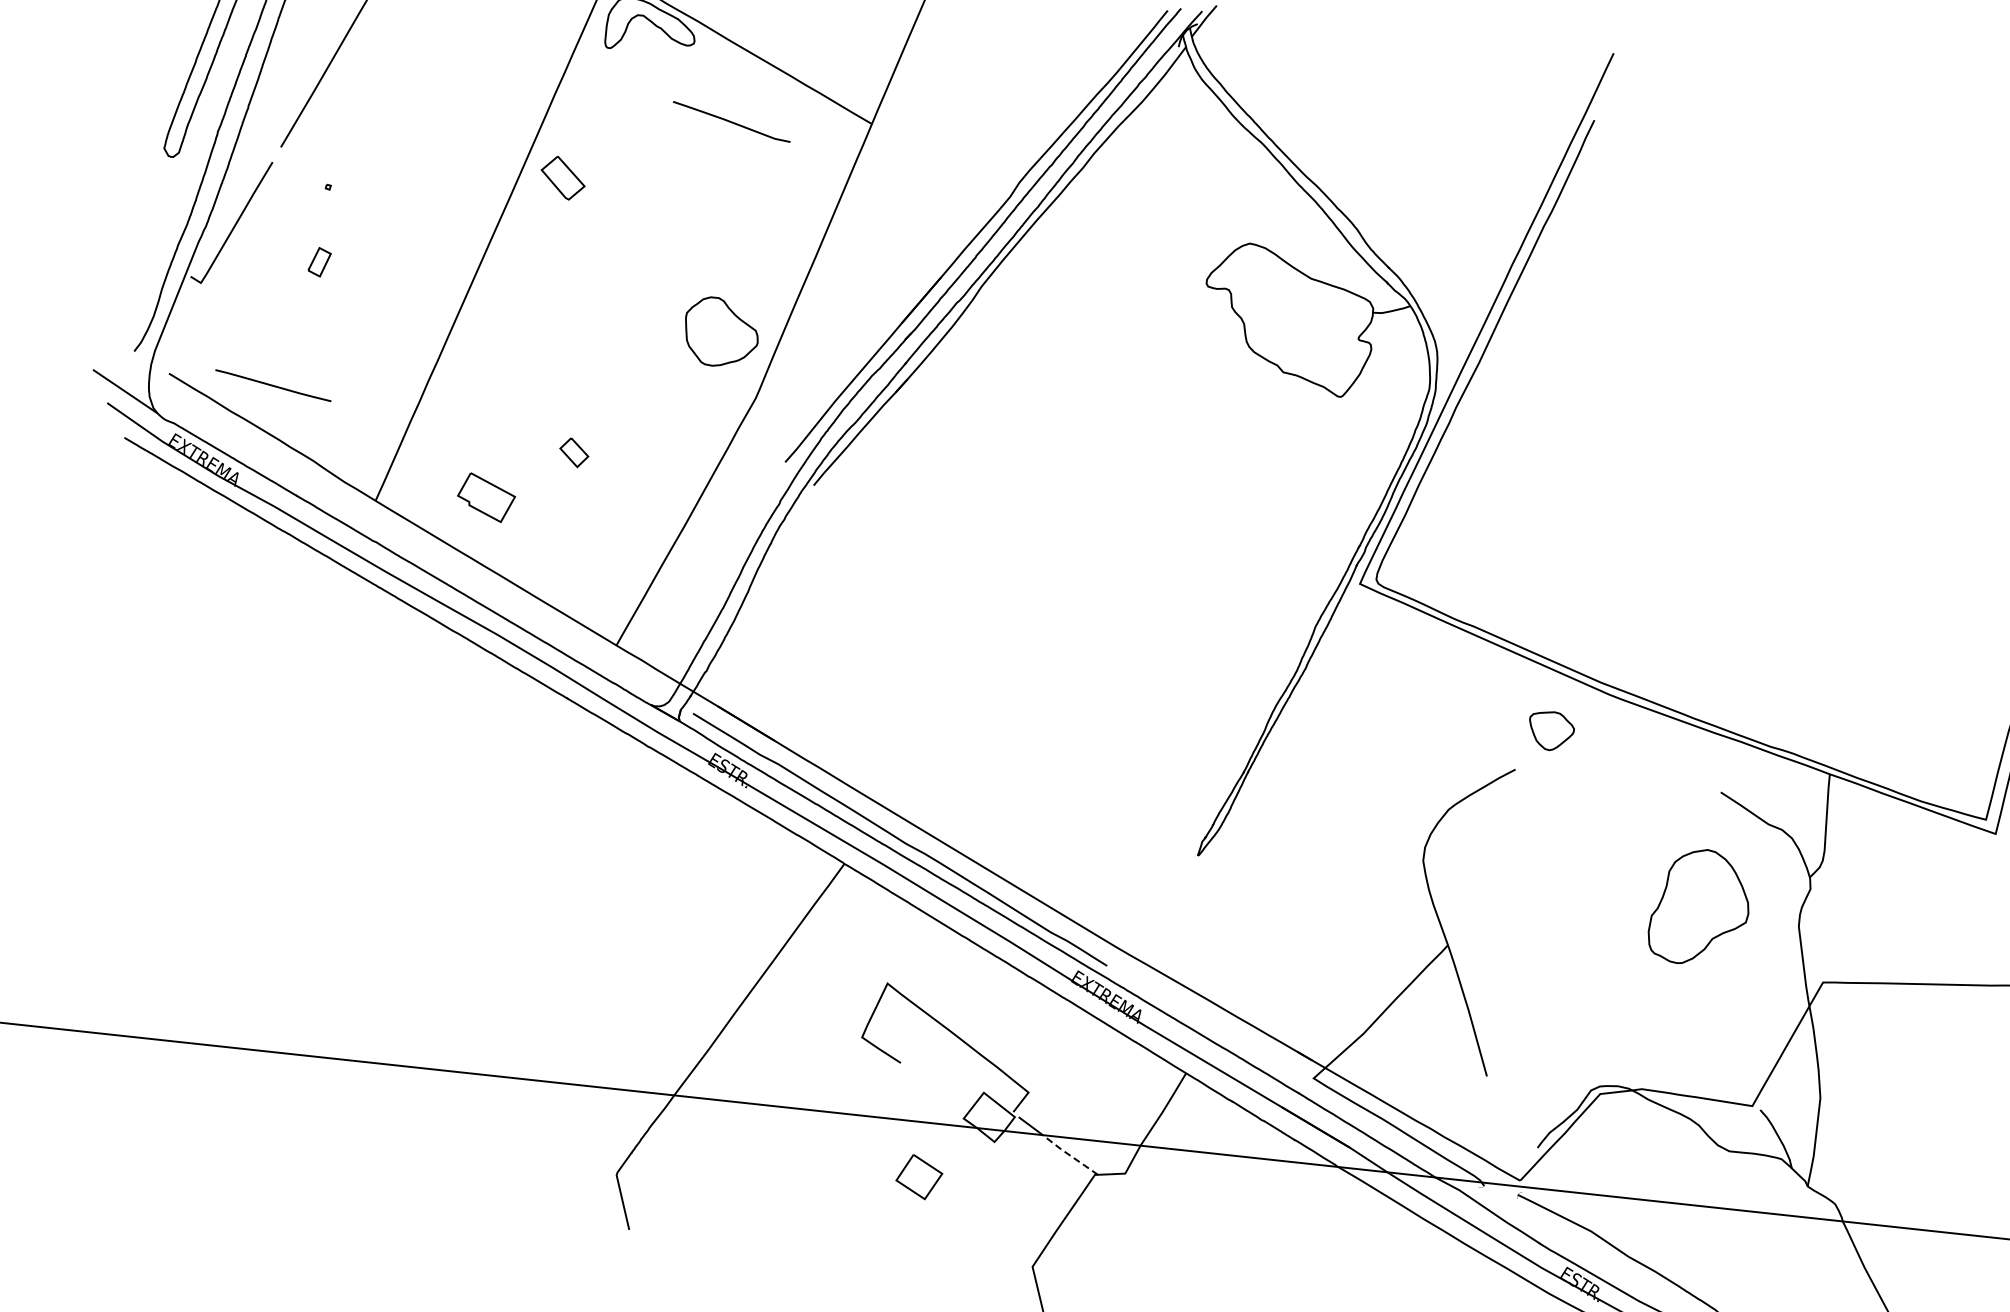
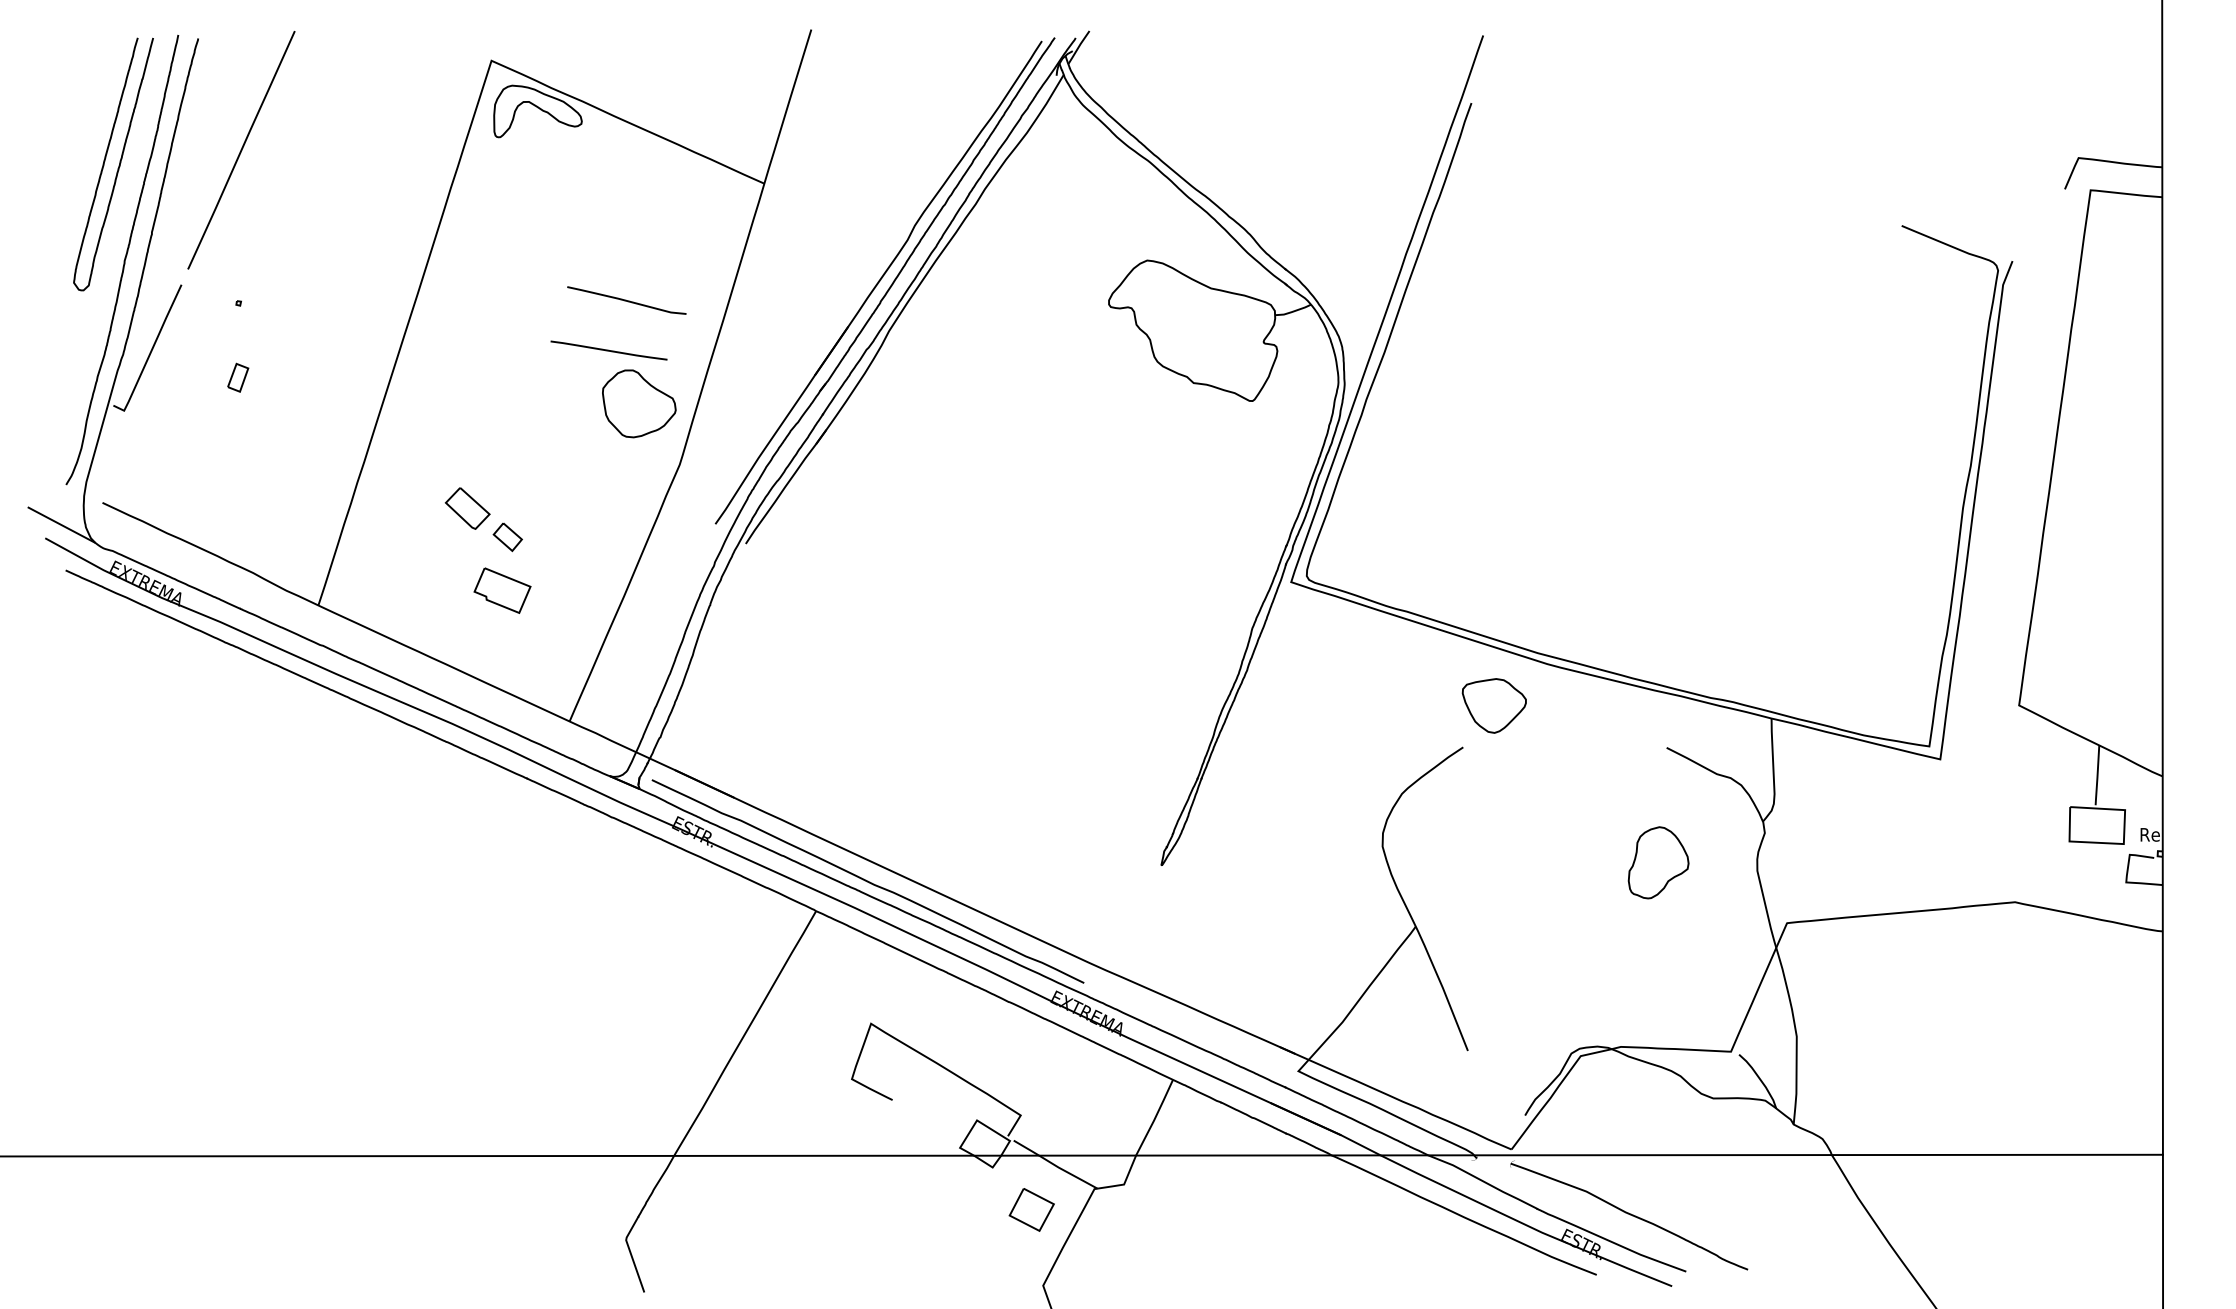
curve: (731, 121) -> (626, 300), moved
part: (562, 178) -> (467, 508), moved
line: (272, 385) -> (608, 350), moved
part: (486, 497) -> (502, 590), moved
part: (1550, 730) -> (1493, 705), size x1.43
part: (1699, 907) -> (1658, 862), size x0.62
line: (1070, 1155) -> (1068, 1172), dashed -> solid
part: (919, 1176) -> (1031, 1209), moved

